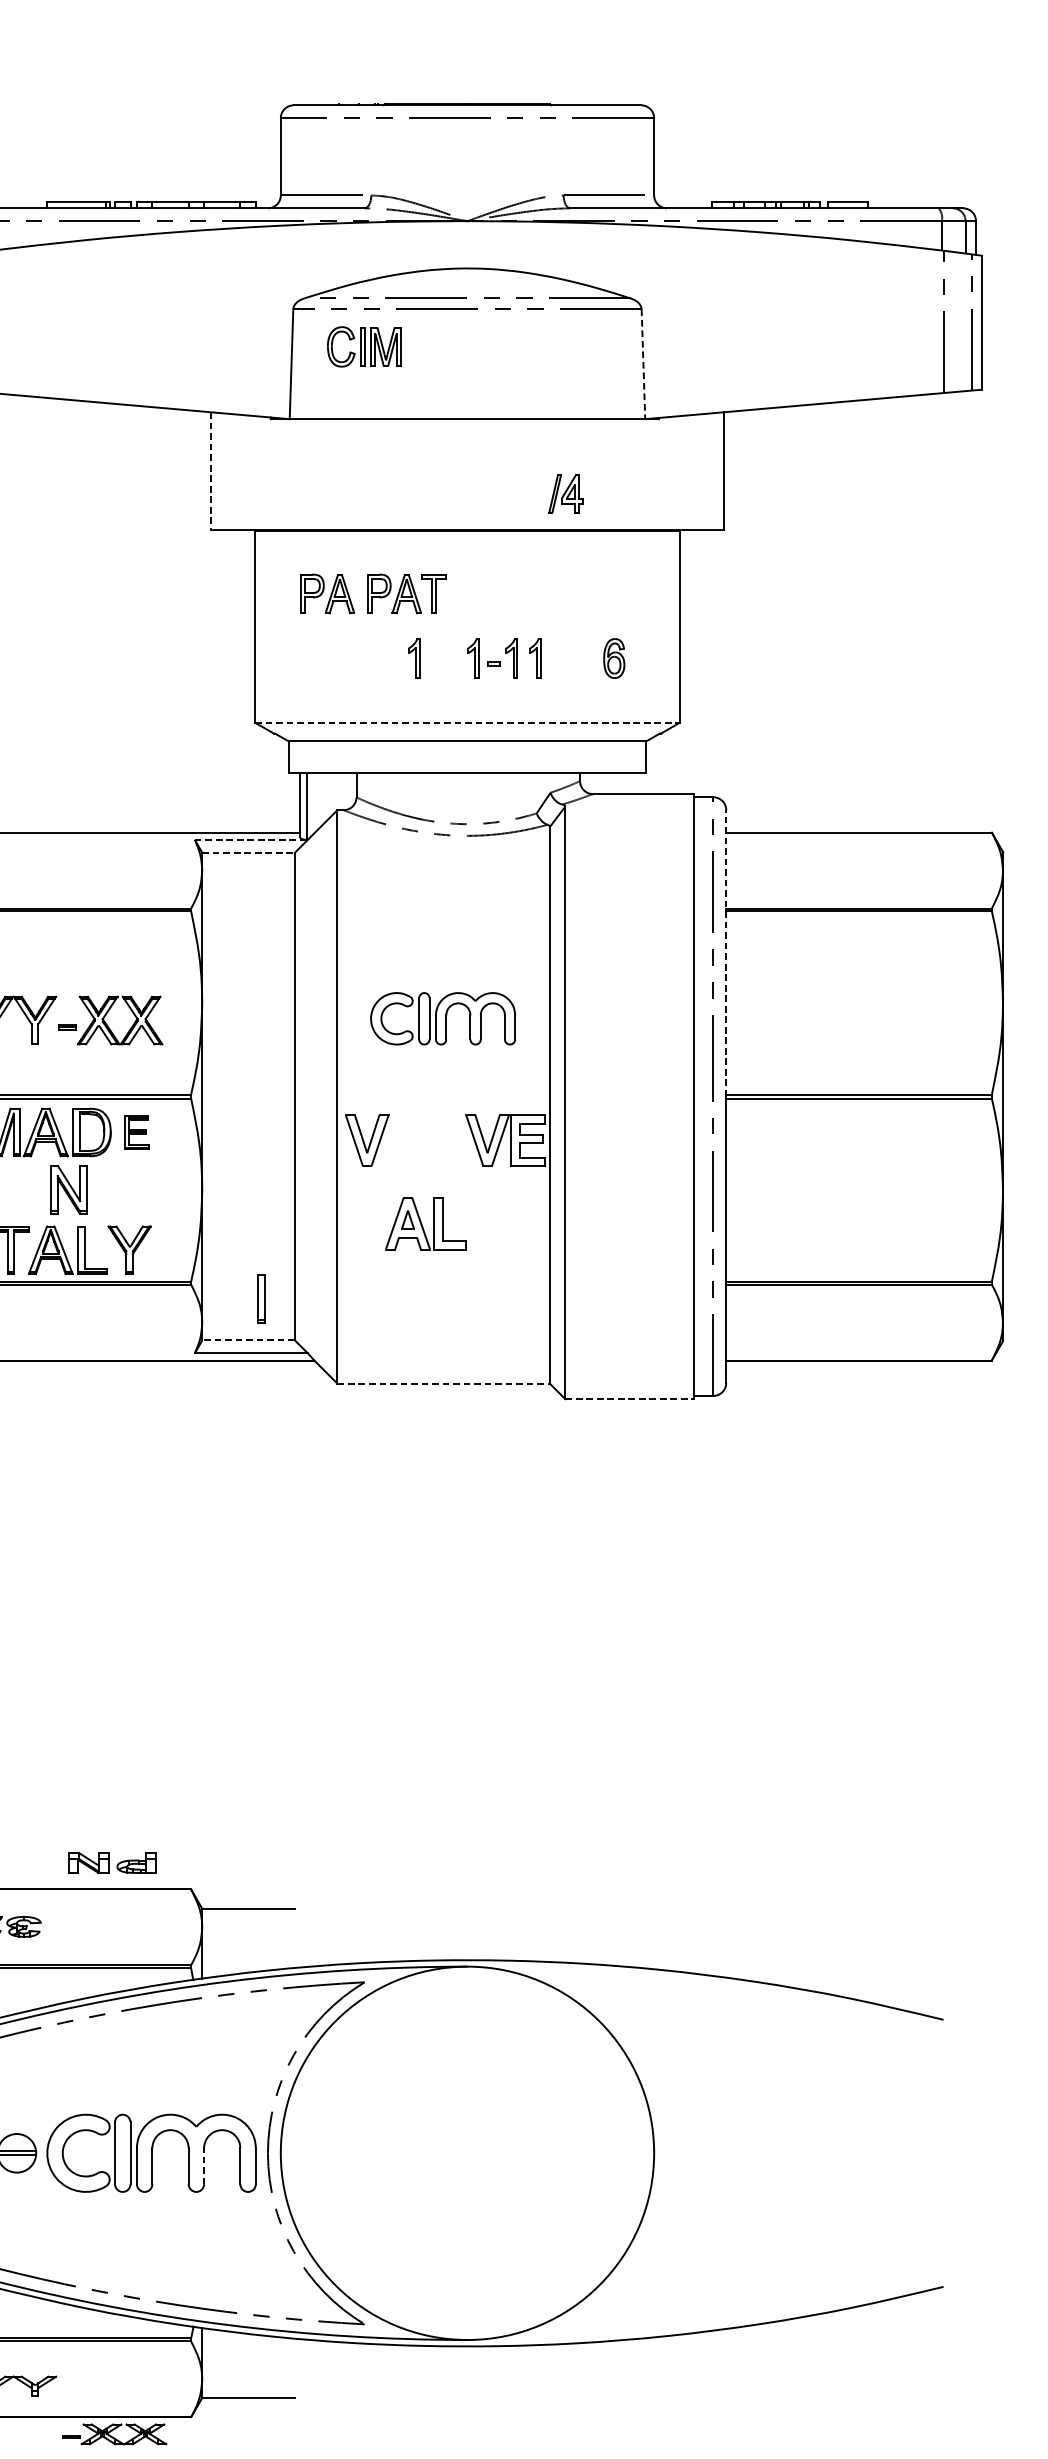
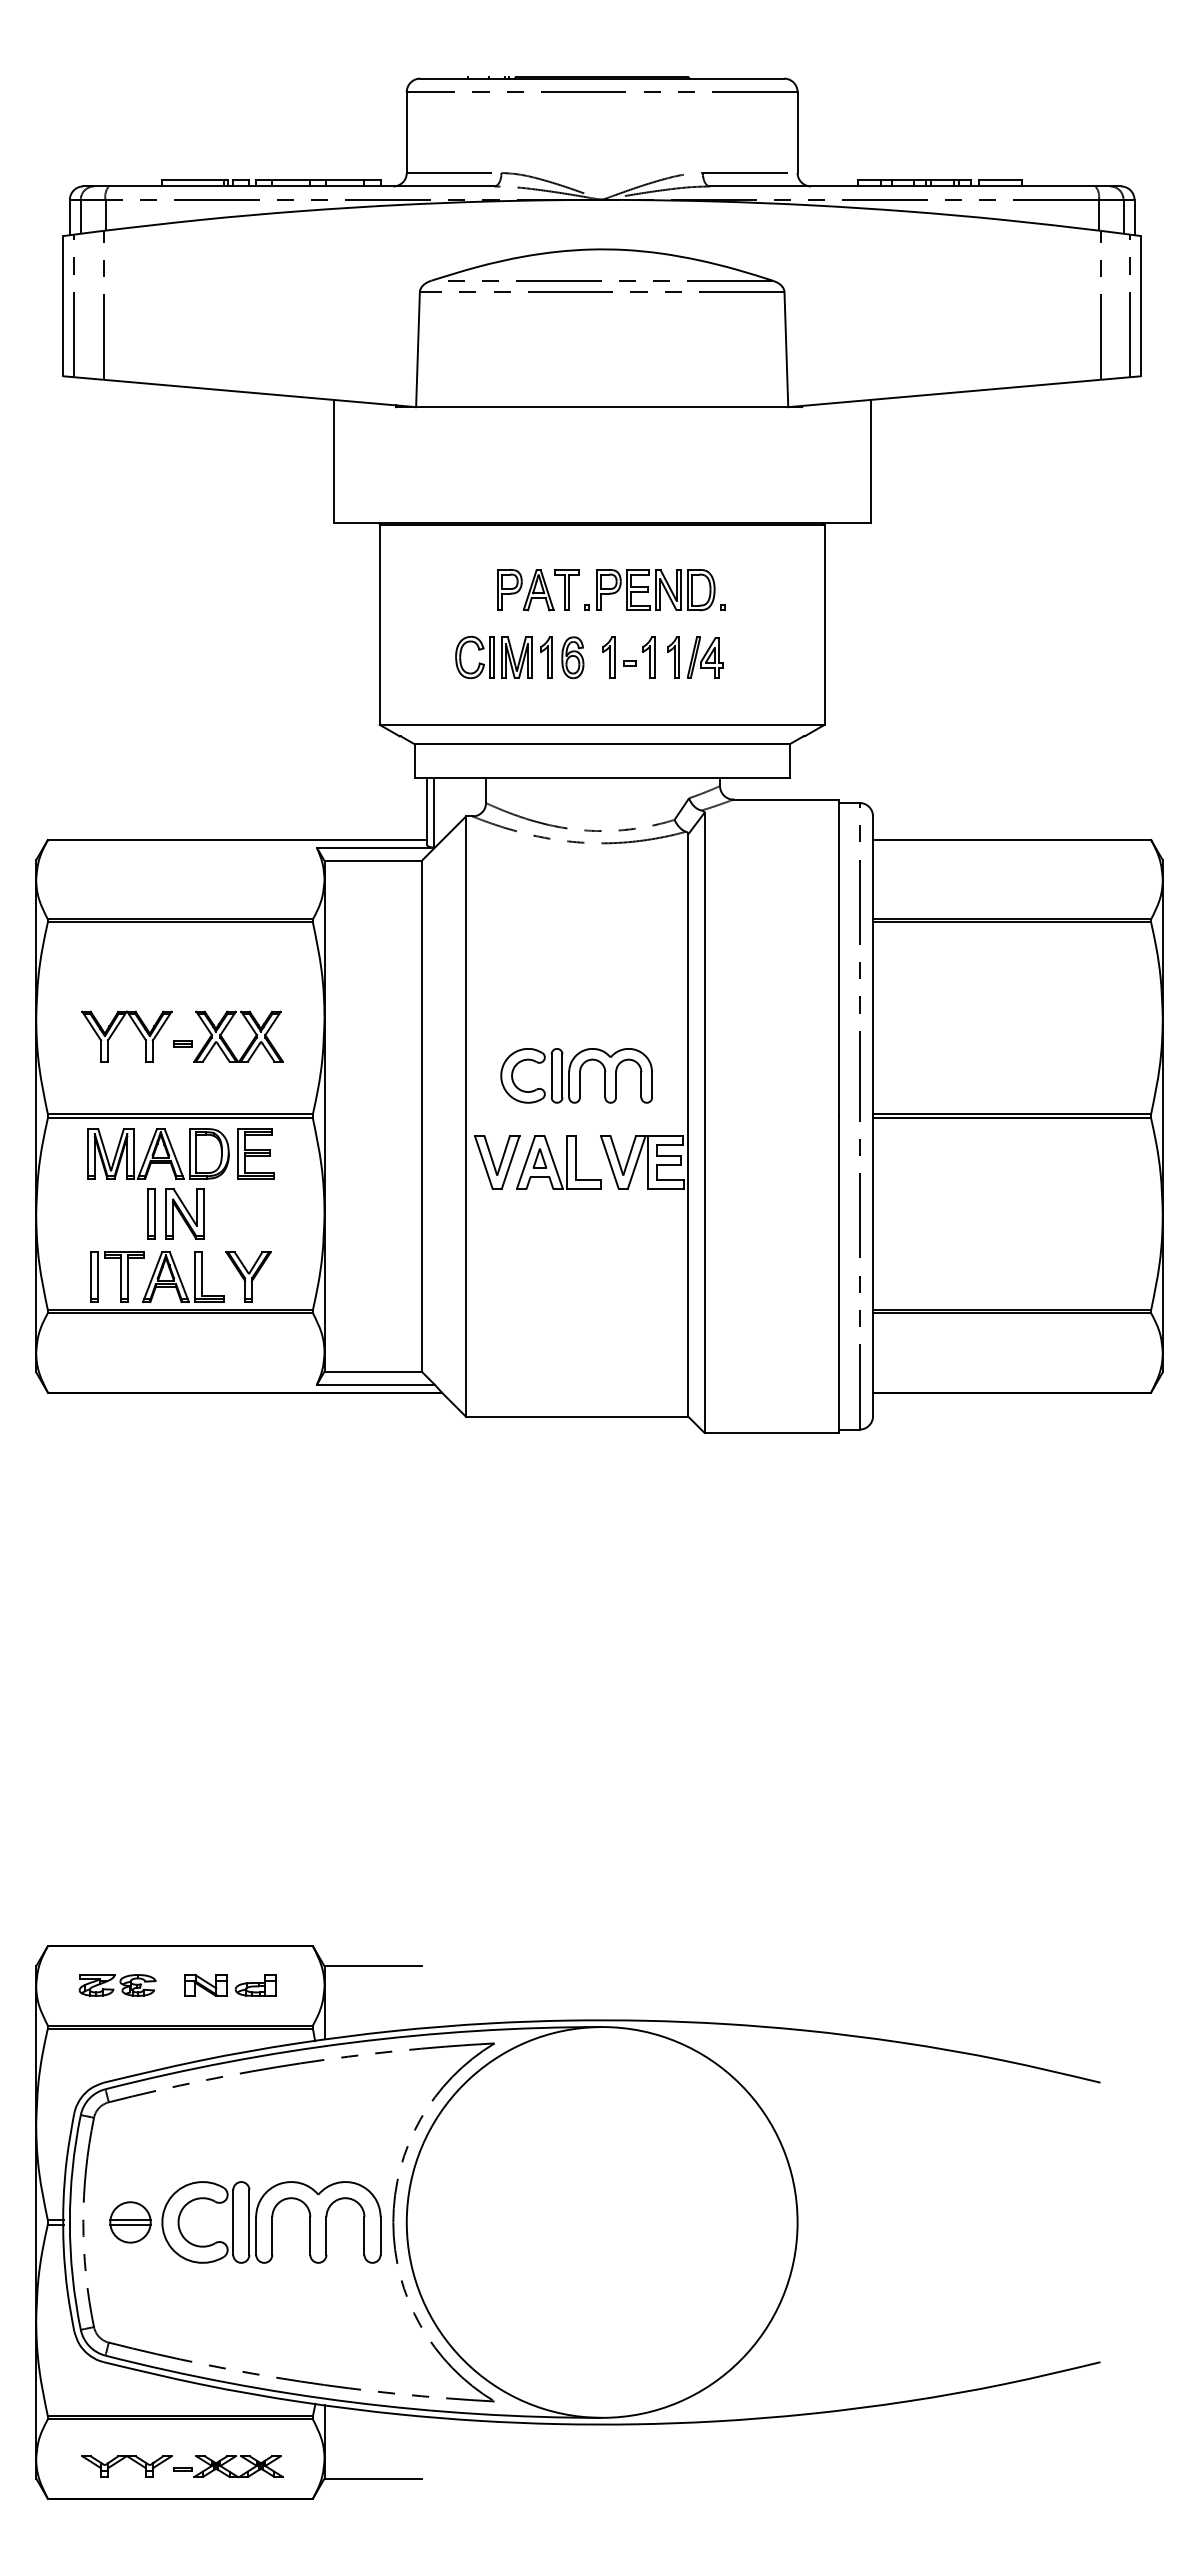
part: (363, 346) -> (493, 657), moved
line: (643, 365) -> (786, 350), dashed -> solid
line: (210, 471) -> (333, 461), dashed -> solid
part: (566, 494) -> (705, 657), moved
part: (327, 594) -> (455, 590), removed
part: (517, 594) -> (654, 590), added
part: (613, 658) -> (572, 657), moved
line: (467, 722) -> (602, 724), dashed -> solid
line: (249, 839) -> (374, 847), dashed -> solid
line: (249, 853) -> (373, 861), dashed -> solid
line: (726, 953) -> (873, 966), dashed -> solid
part: (442, 1018) -> (576, 1075), moved
part: (136, 1132) -> (255, 1153), size x1.43
part: (425, 1223) -> (558, 1162), moved
part: (261, 1298) -> (151, 1213), moved
line: (249, 1340) -> (373, 1371), dashed -> solid
line: (443, 1383) -> (577, 1416), dashed -> solid
line: (630, 1398) -> (772, 1432), dashed -> solid
part: (112, 1862) -> (230, 1985), moved
line: (204, 2165) -> (326, 2235), dashed -> solid
part: (114, 2434) -> (228, 2466), moved

